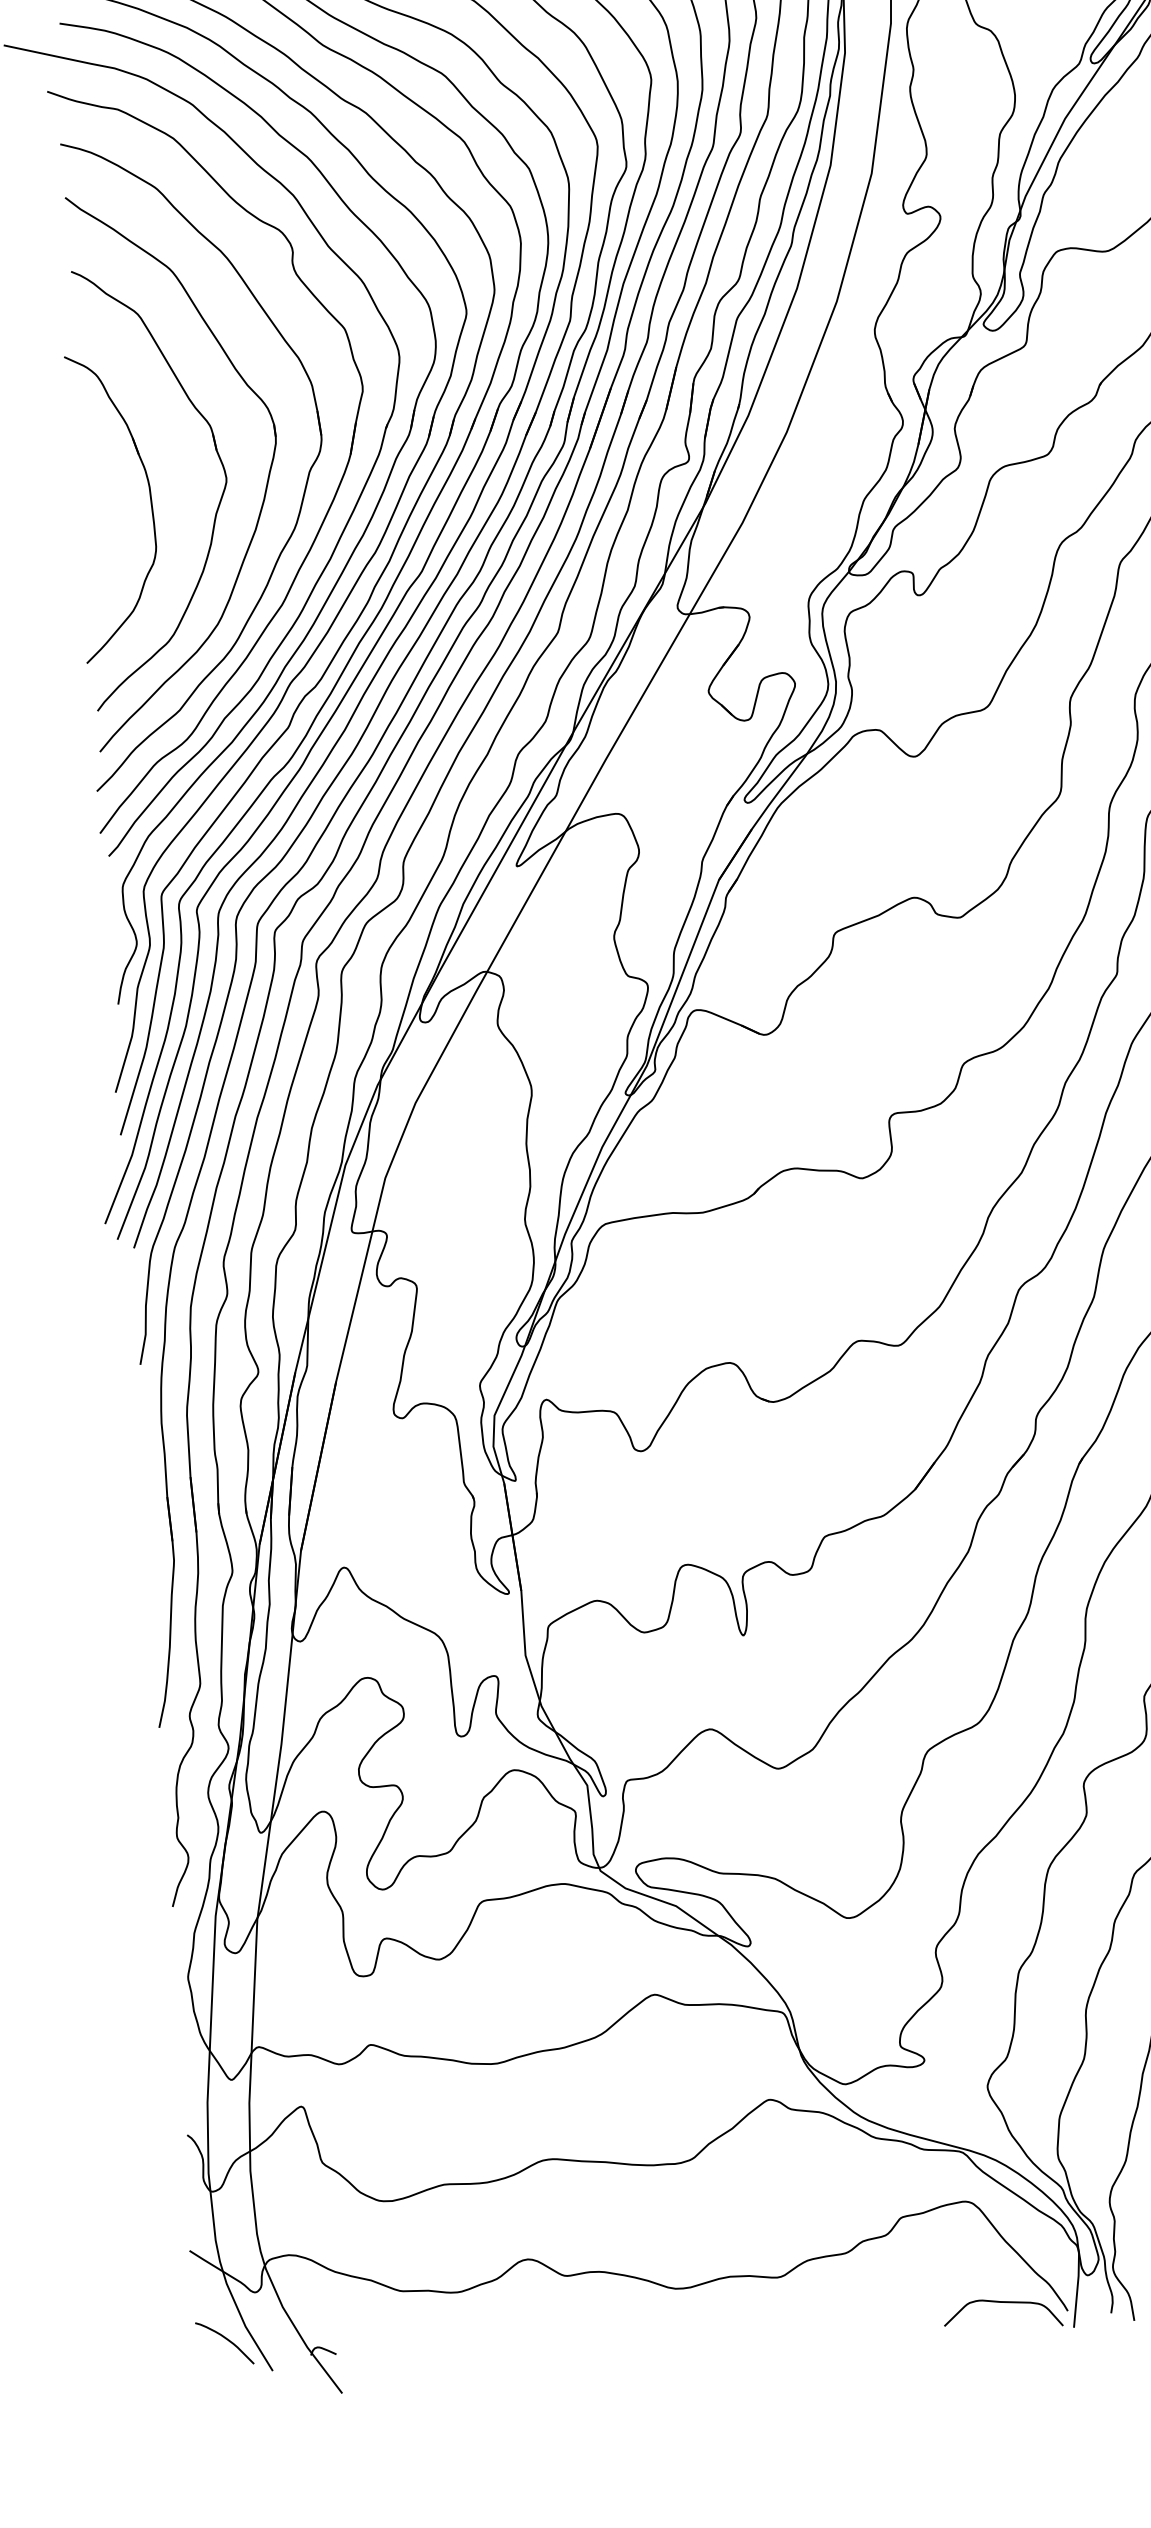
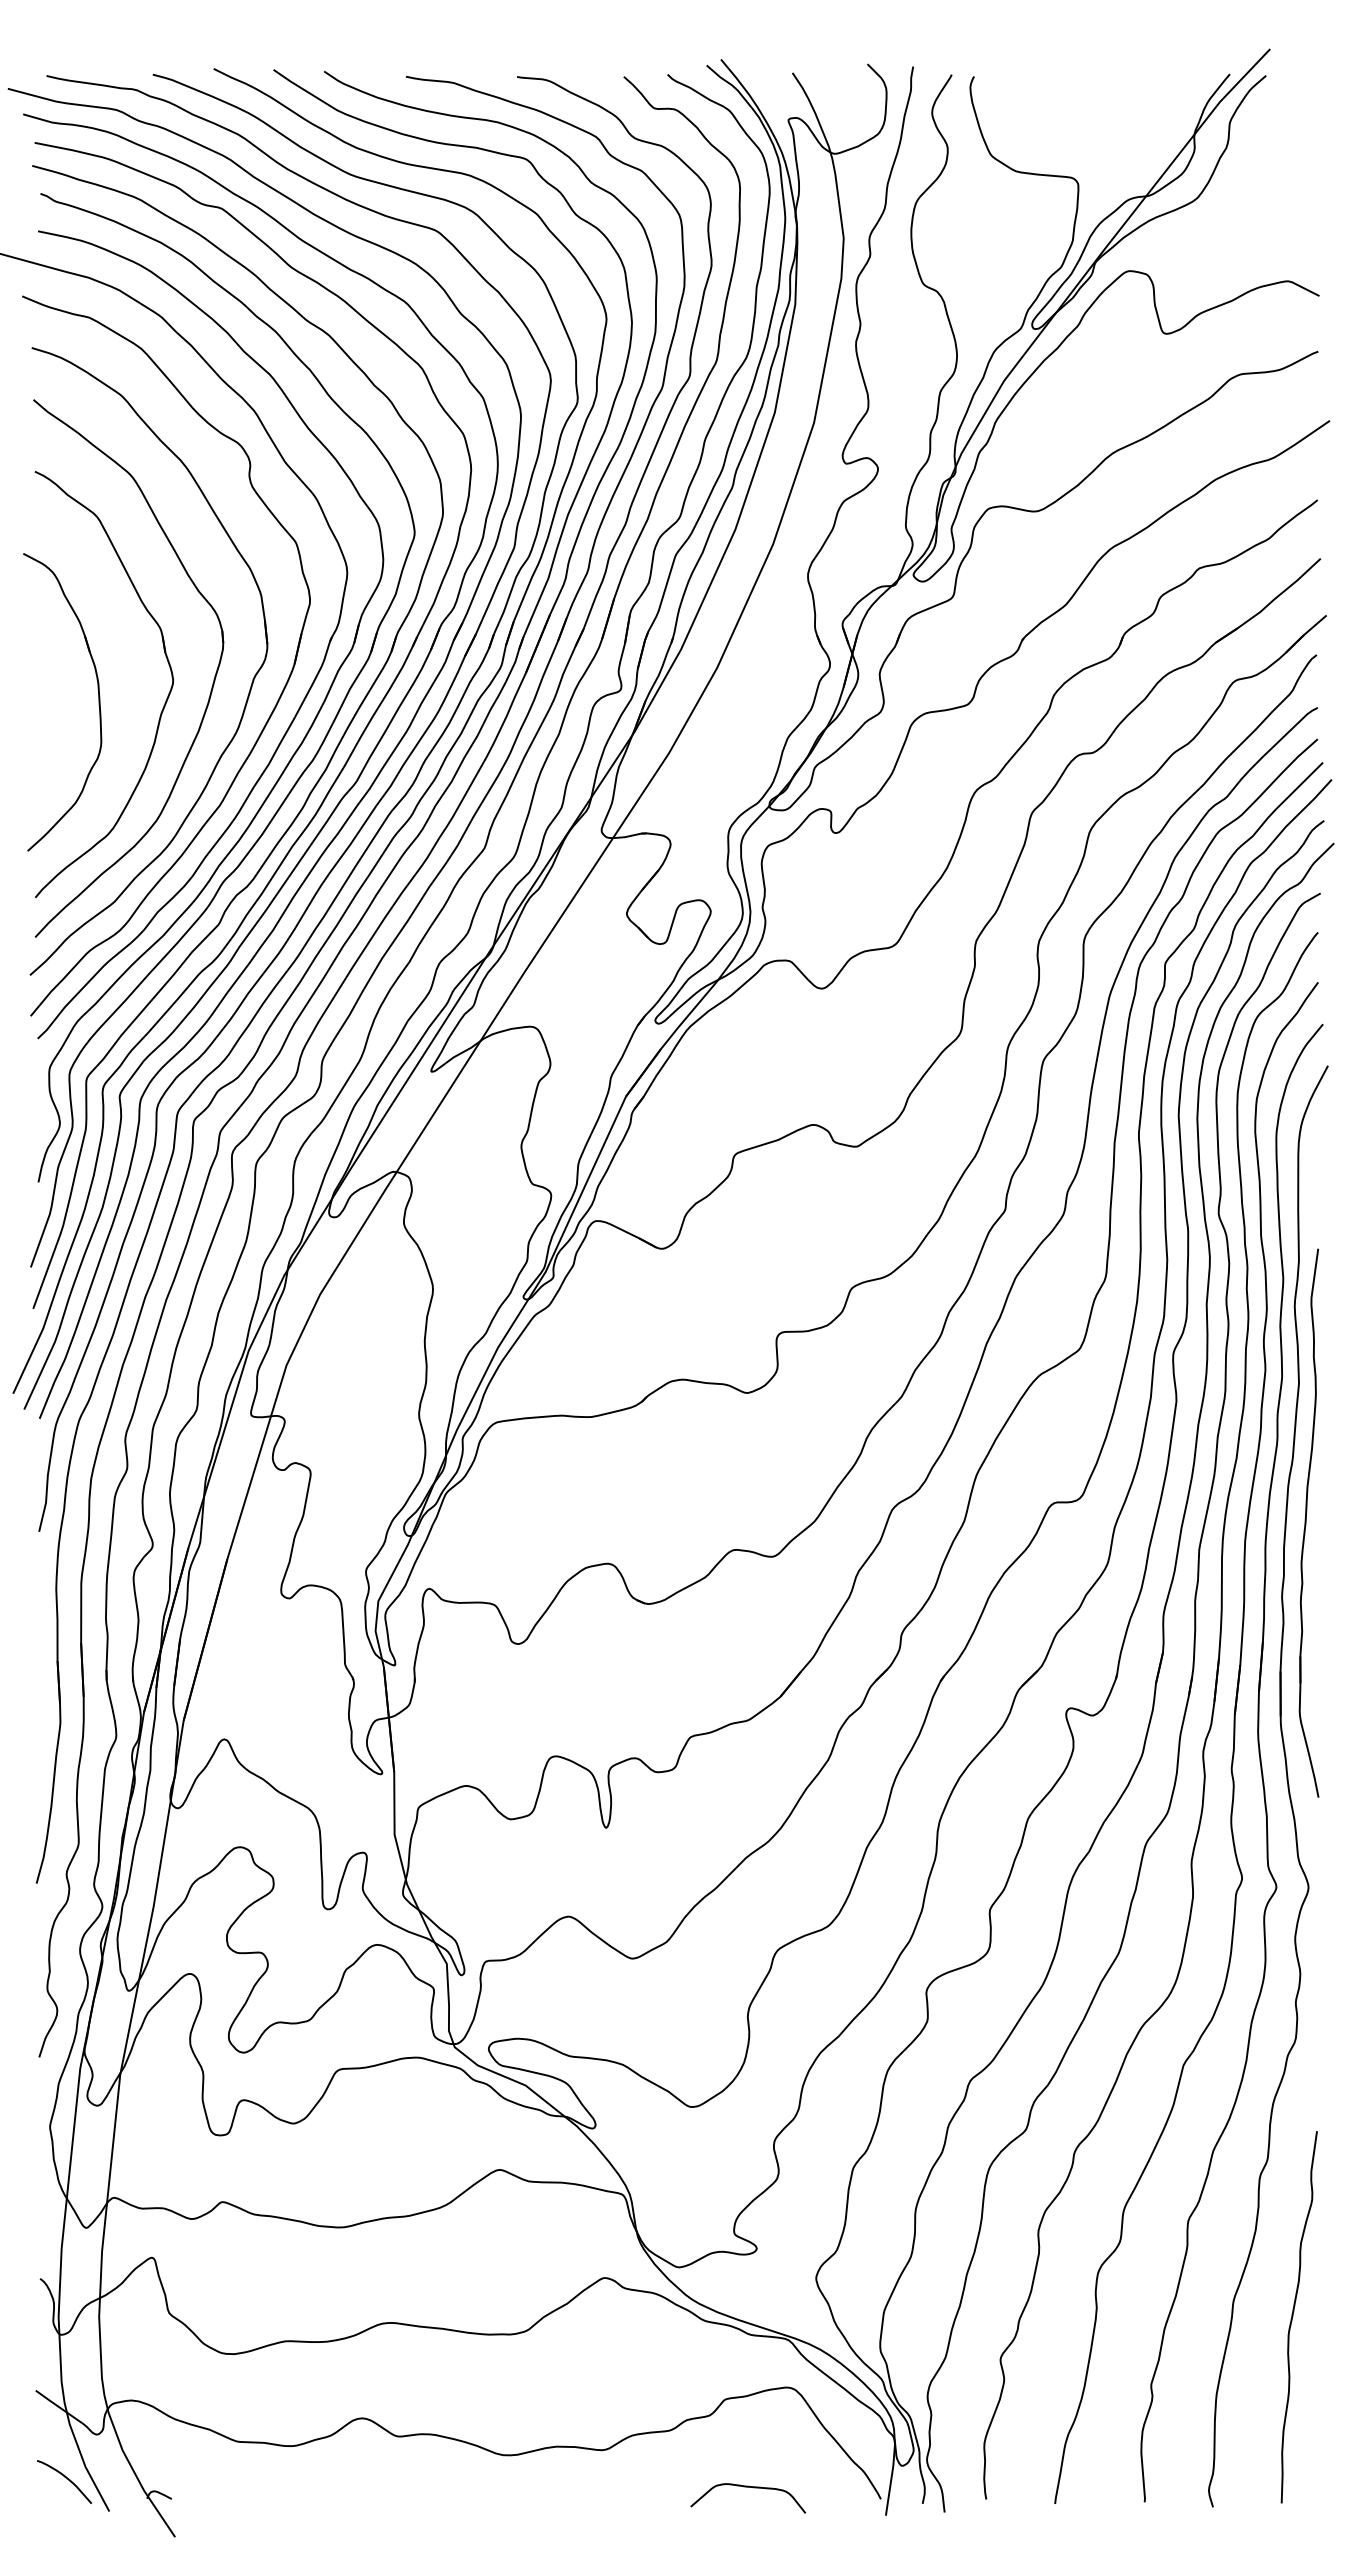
curve: (1002, 2302) -> (748, 2487), moved

